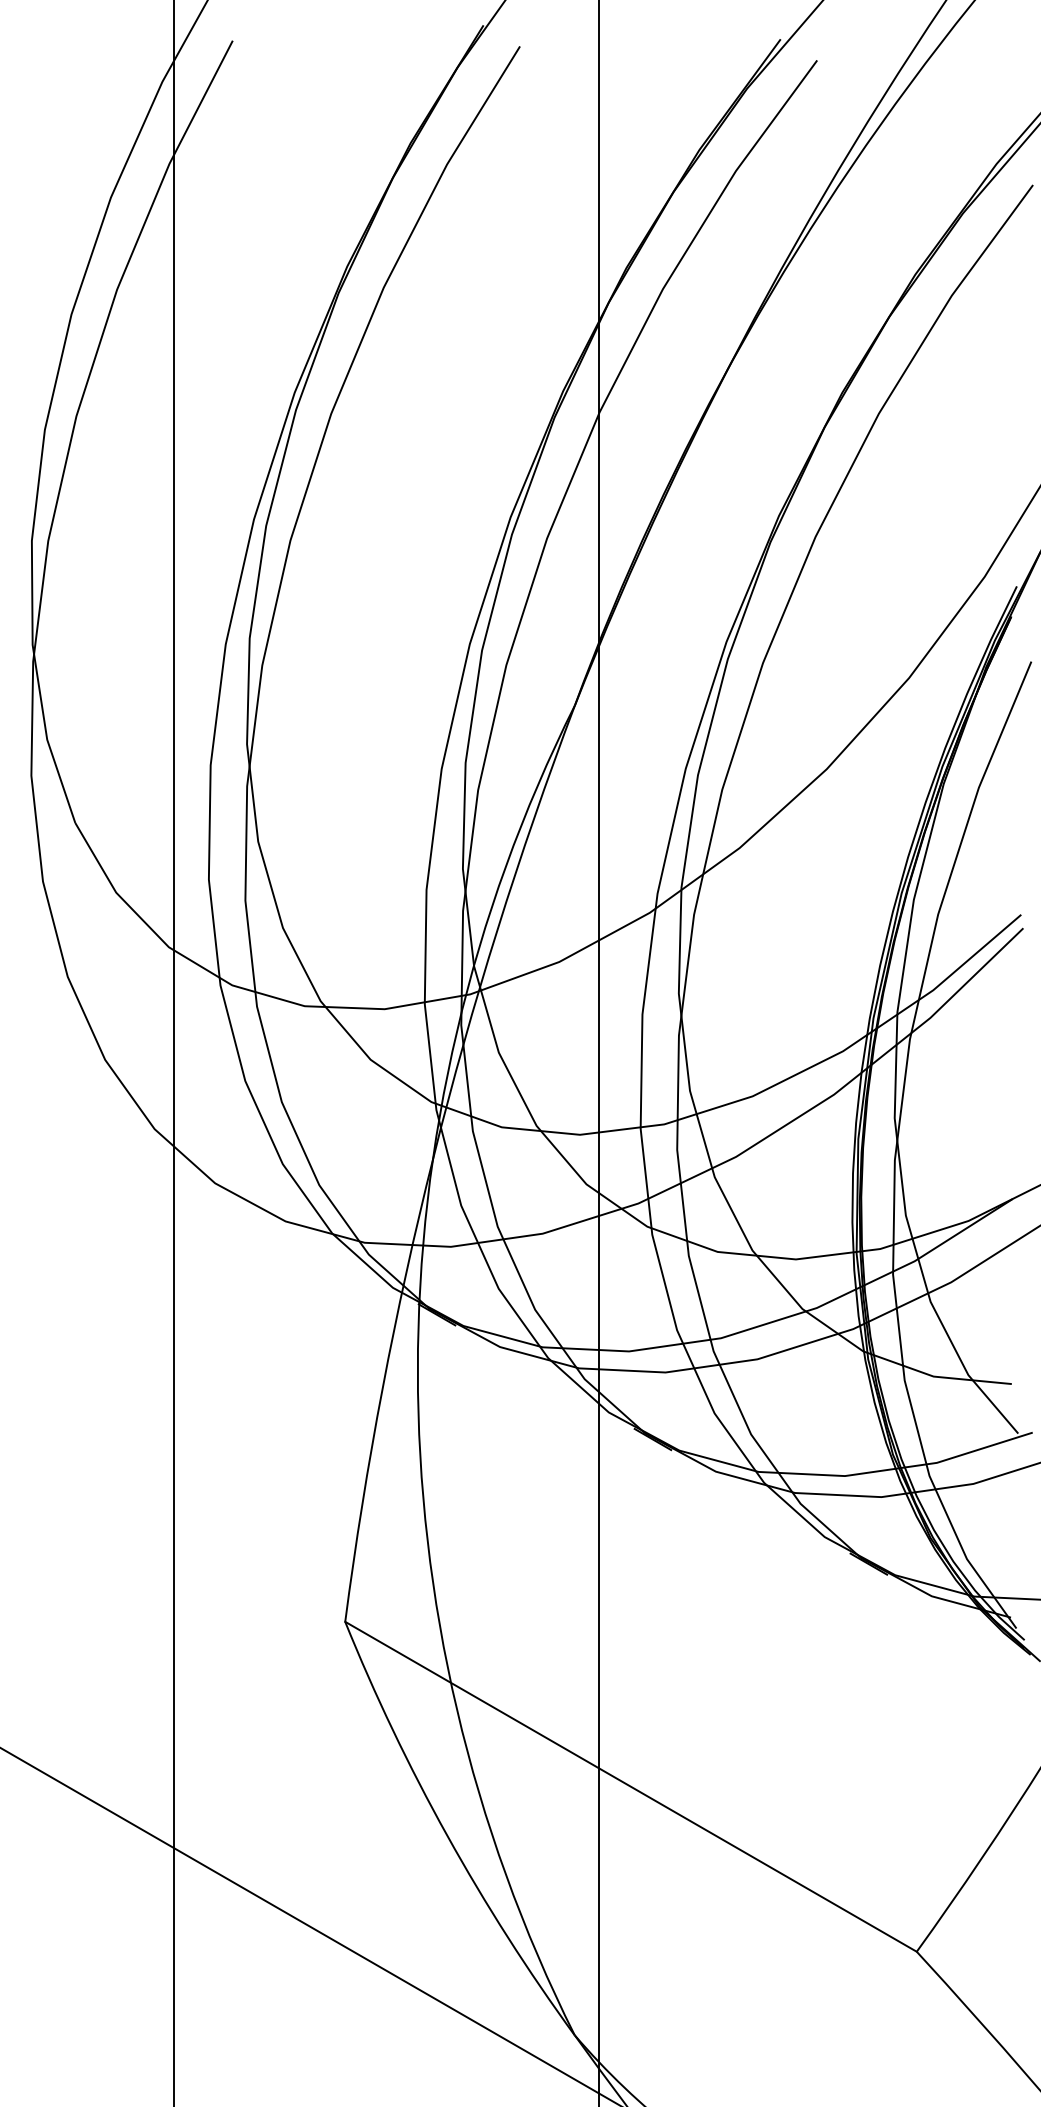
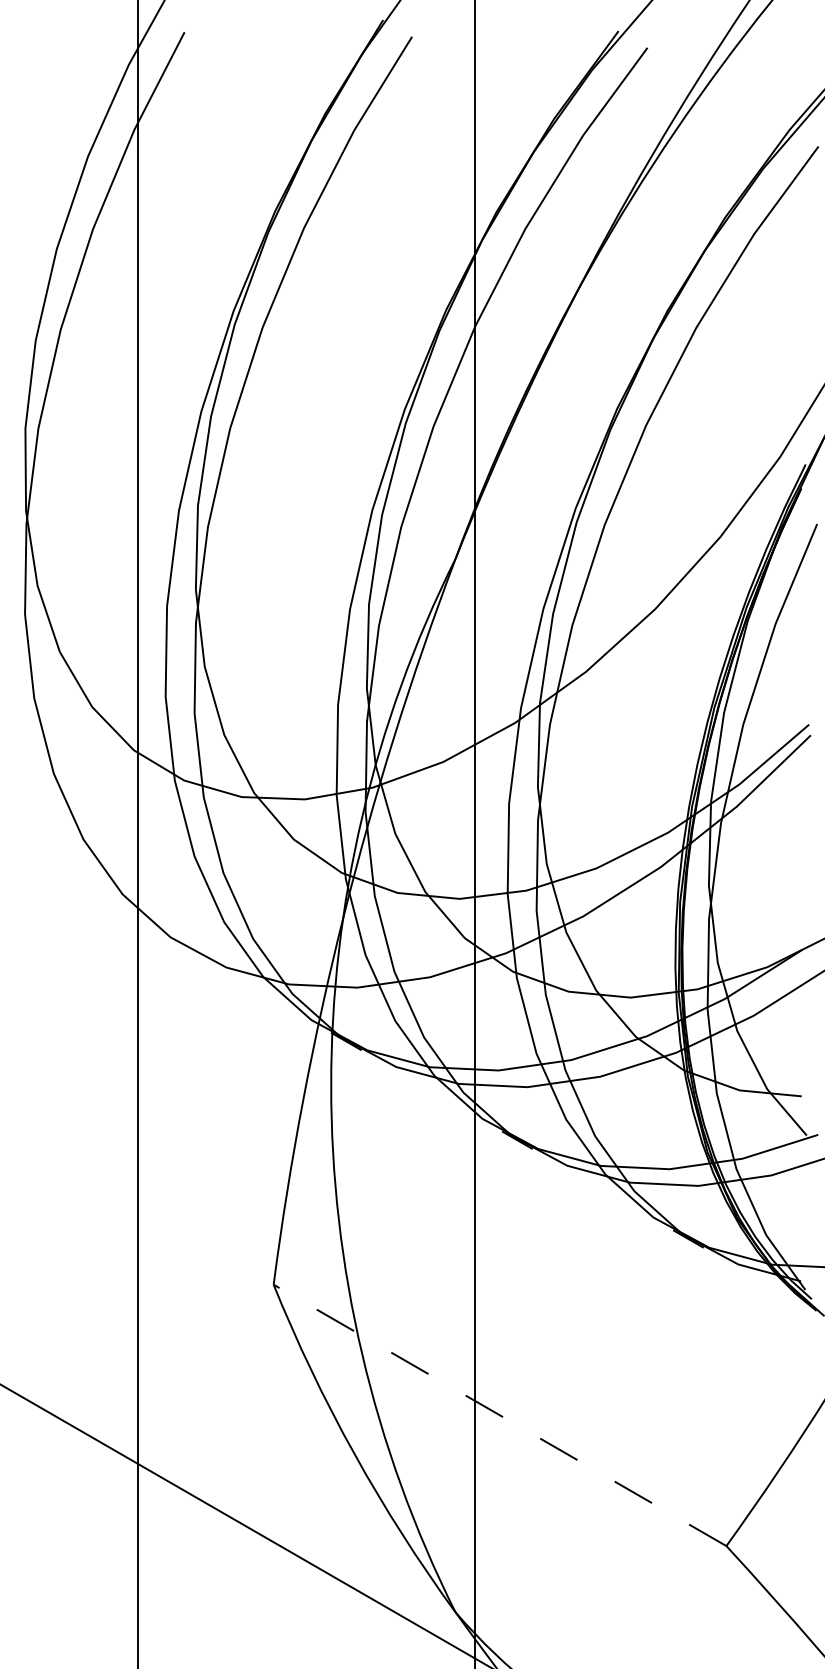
line: (630, 1786) -> (499, 1415), solid -> dashed

